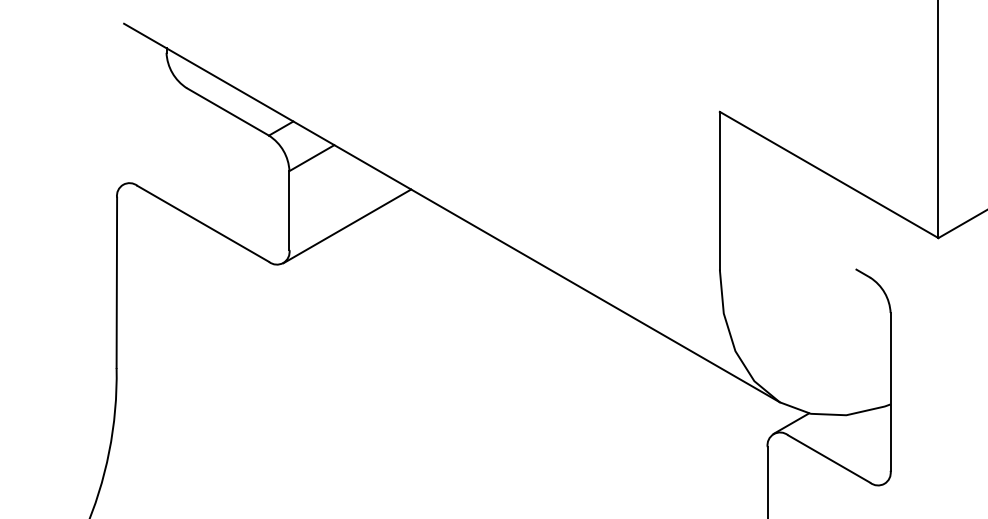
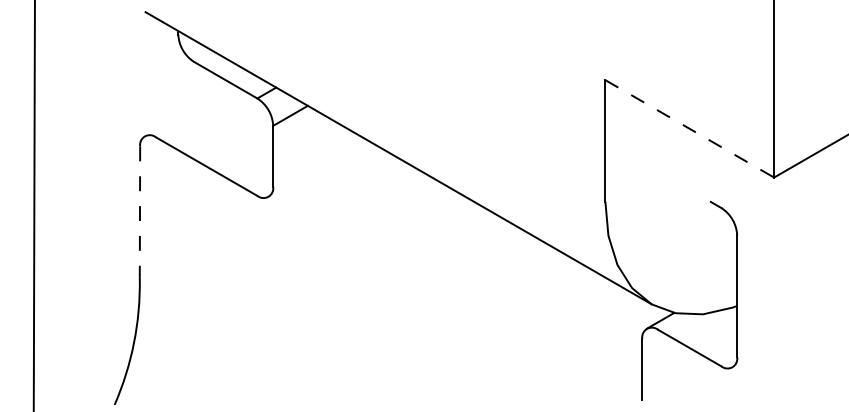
line: (830, 175) -> (690, 129), solid -> dashed
line: (346, 226) -> (317, 168), removed
line: (116, 283) -> (139, 212), solid -> dashed

